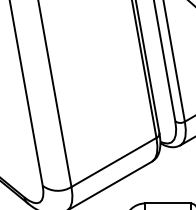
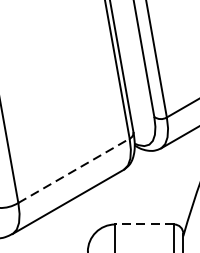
line: (114, 162) -> (74, 170), solid -> dashed
line: (167, 203) -> (144, 224), solid -> dashed

